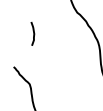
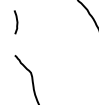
curve: (33, 33) -> (16, 21), moved

